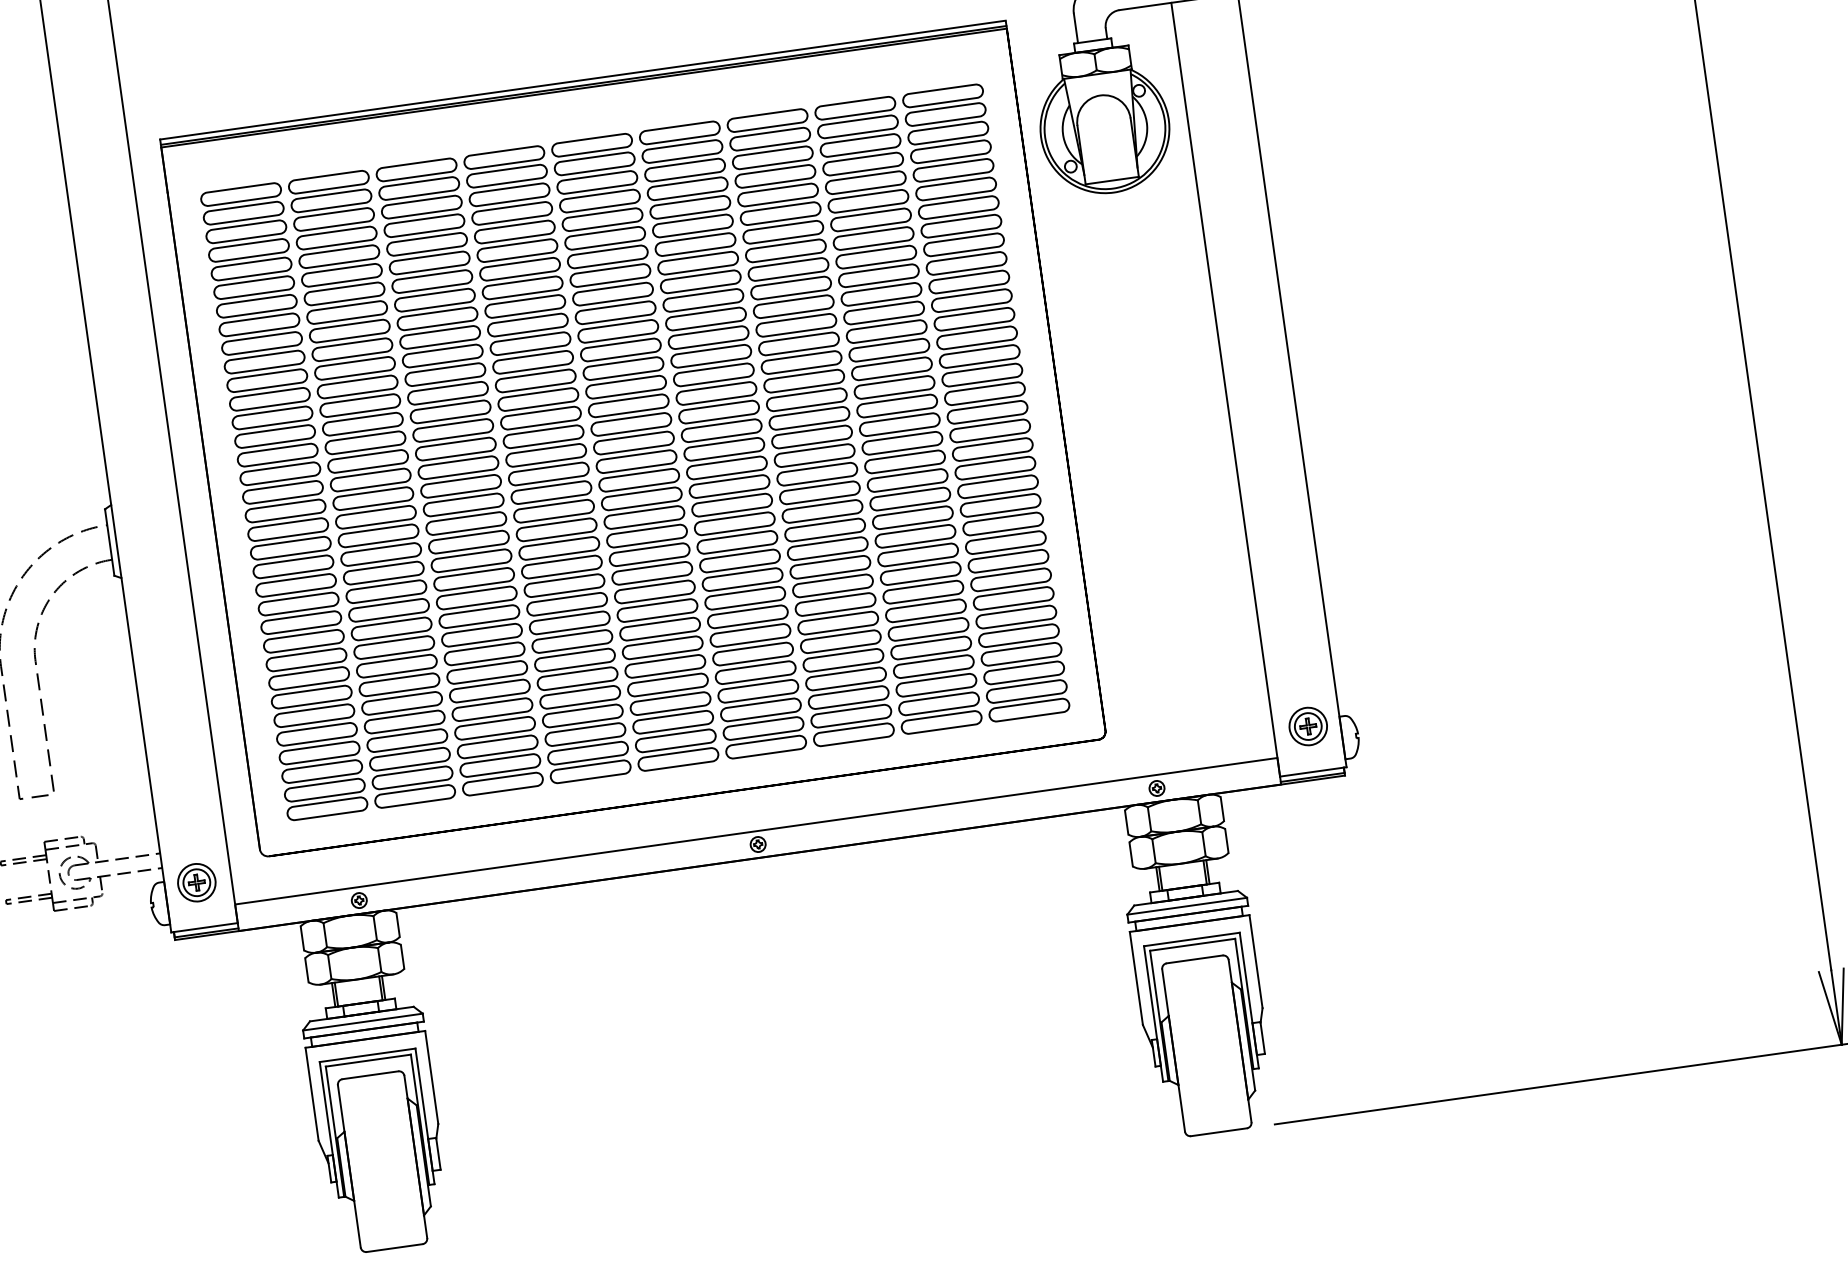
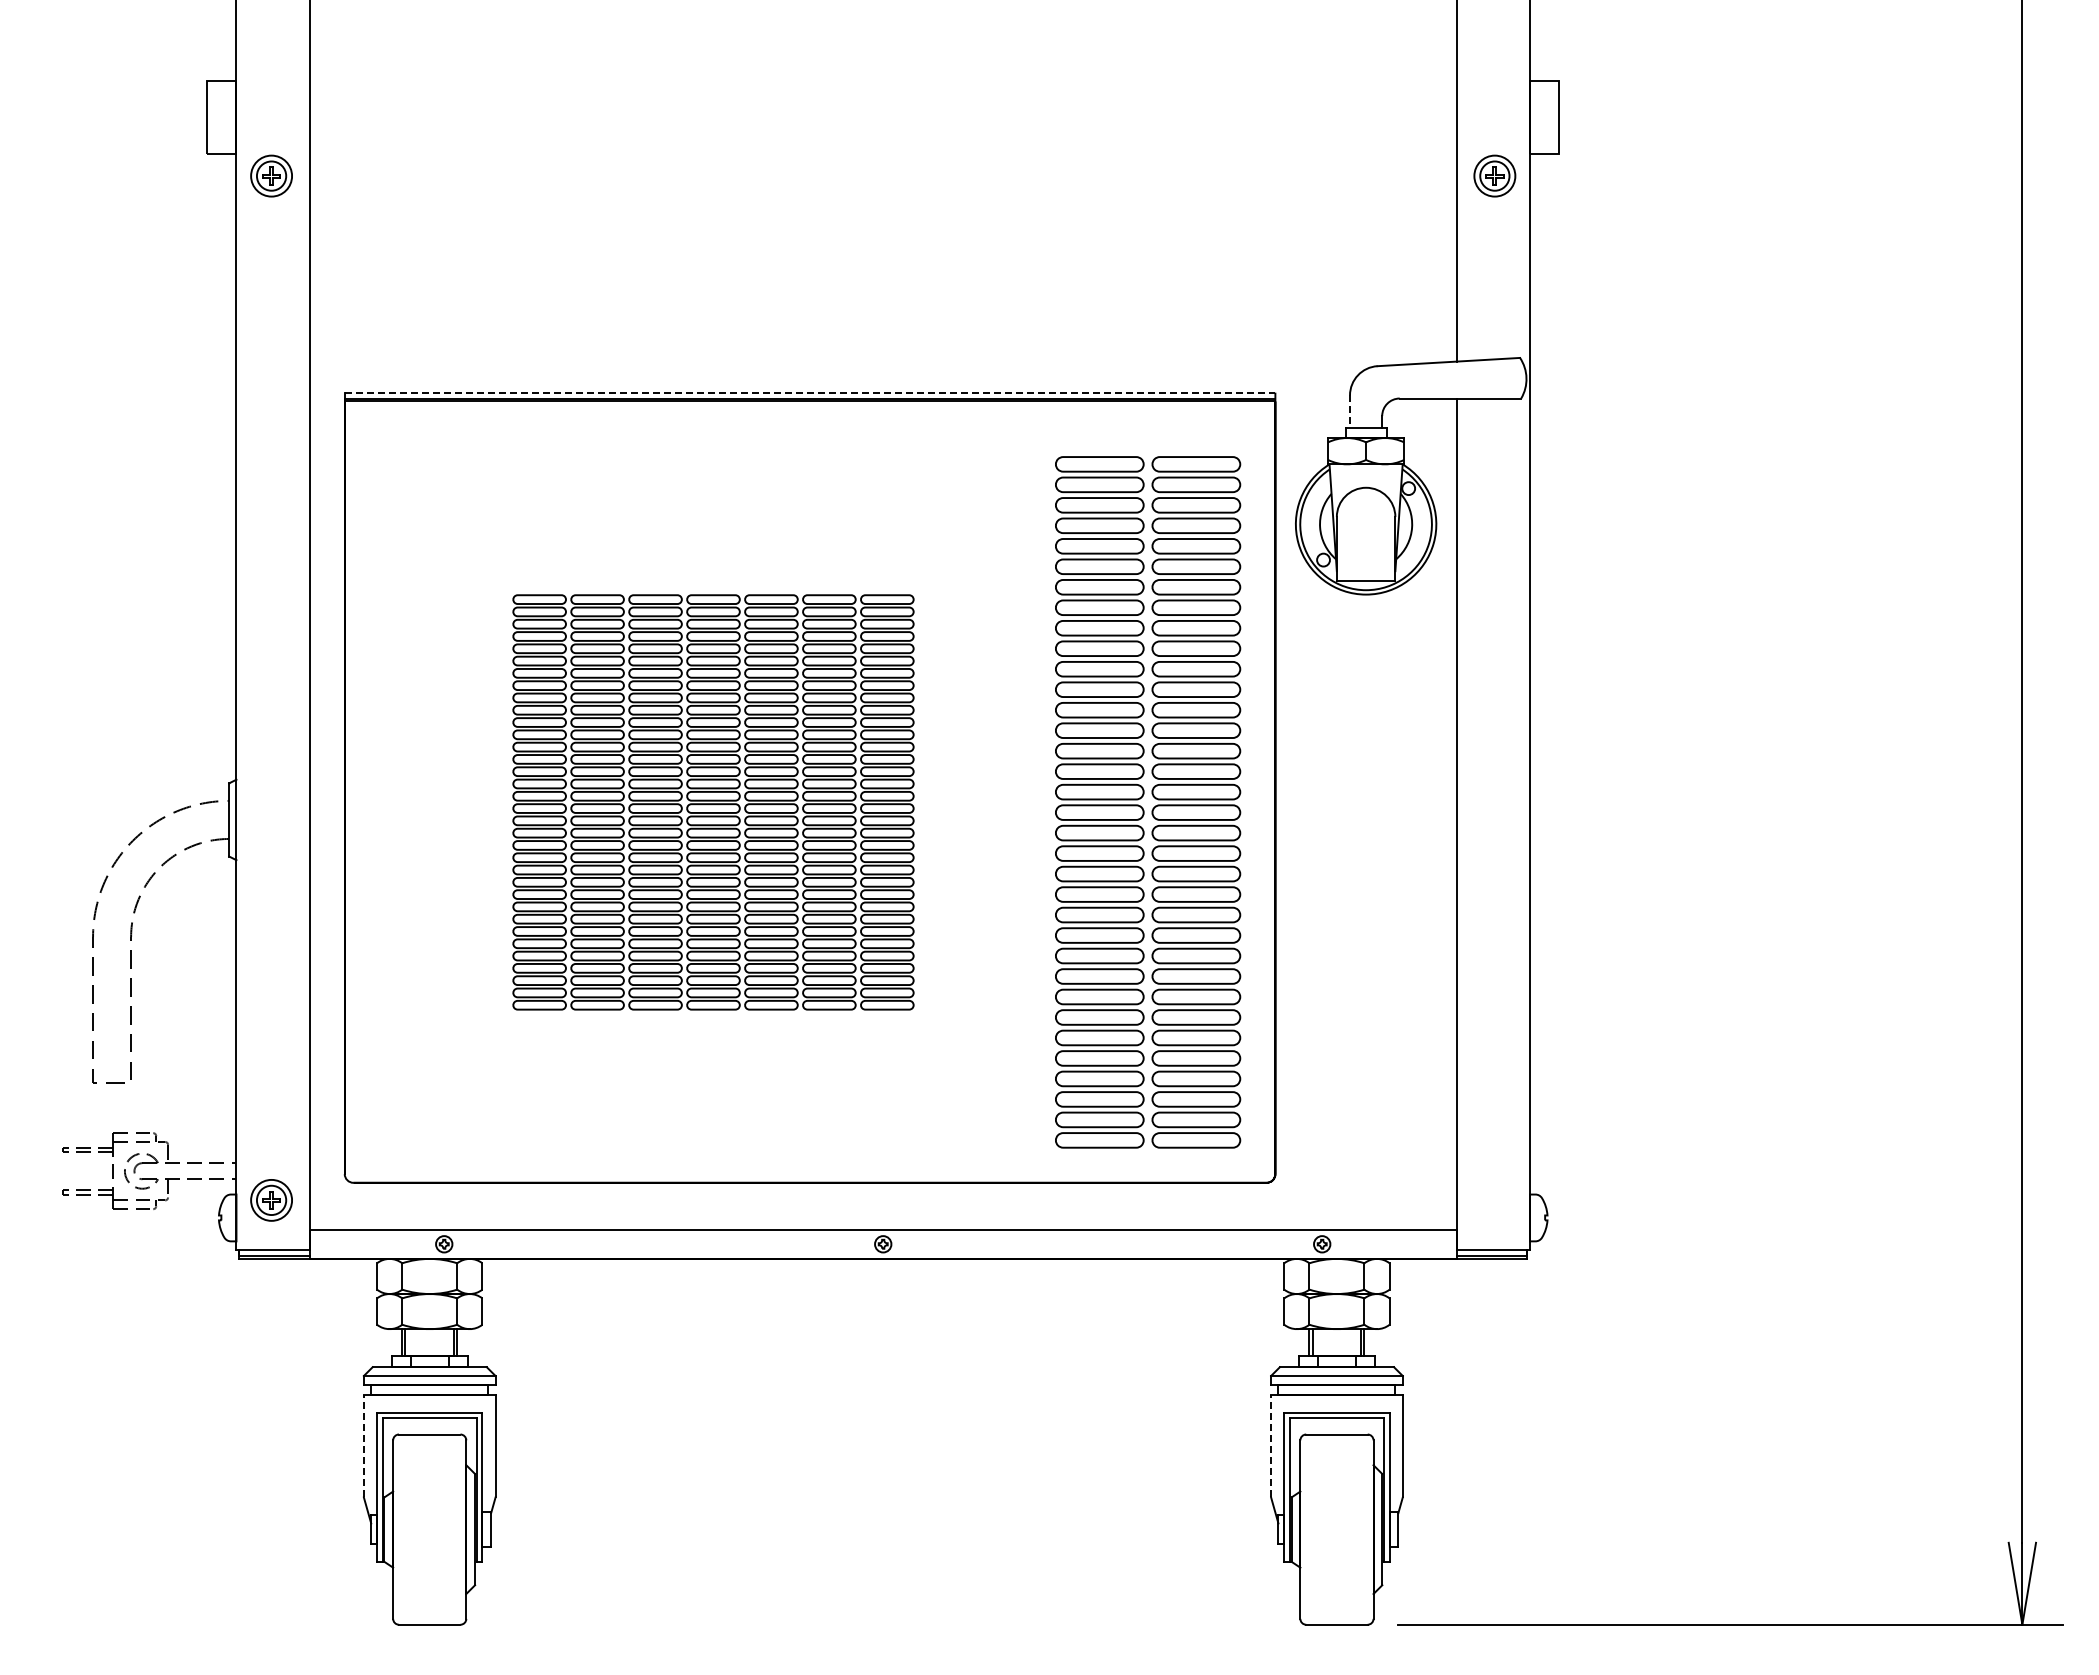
line: (1076, 29) -> (1350, 412), solid -> dashed
line: (583, 79) -> (810, 392), solid -> dashed
part: (547, 464) -> (713, 802), size x0.6
part: (1307, 726) -> (1494, 1200), removed
line: (1136, 977) -> (1271, 1445), solid -> dashed
line: (311, 1093) -> (363, 1445), solid -> dashed

